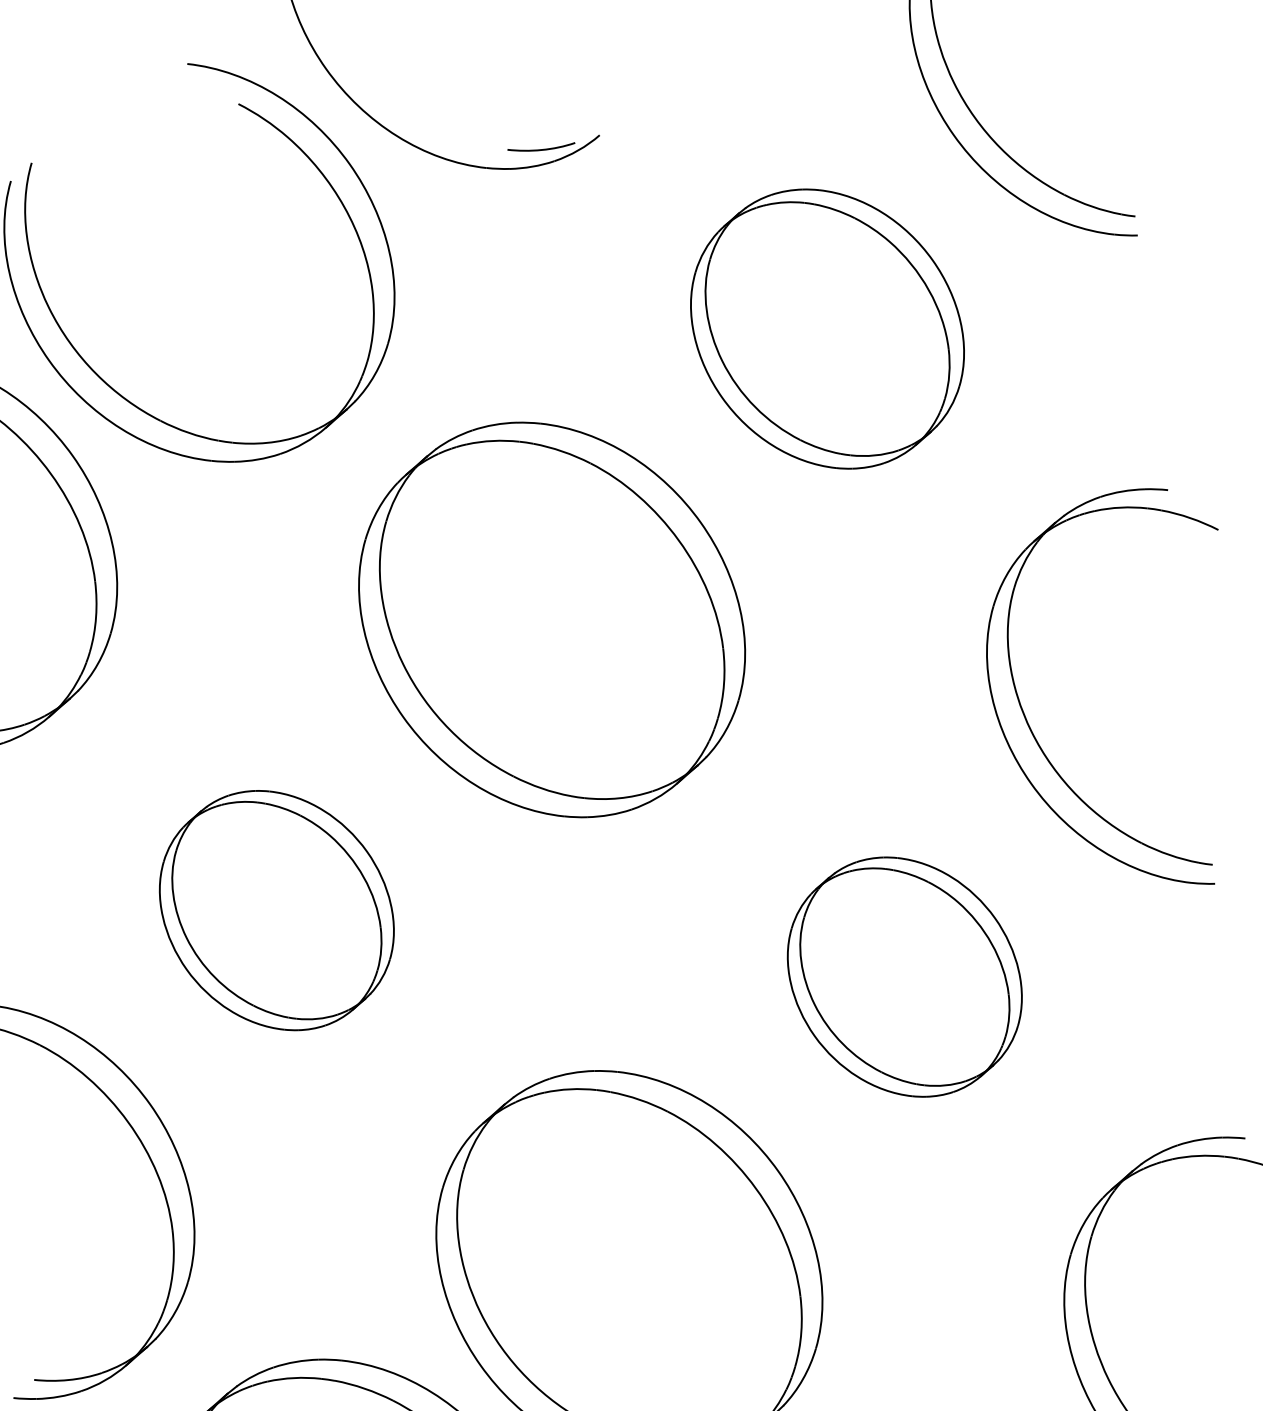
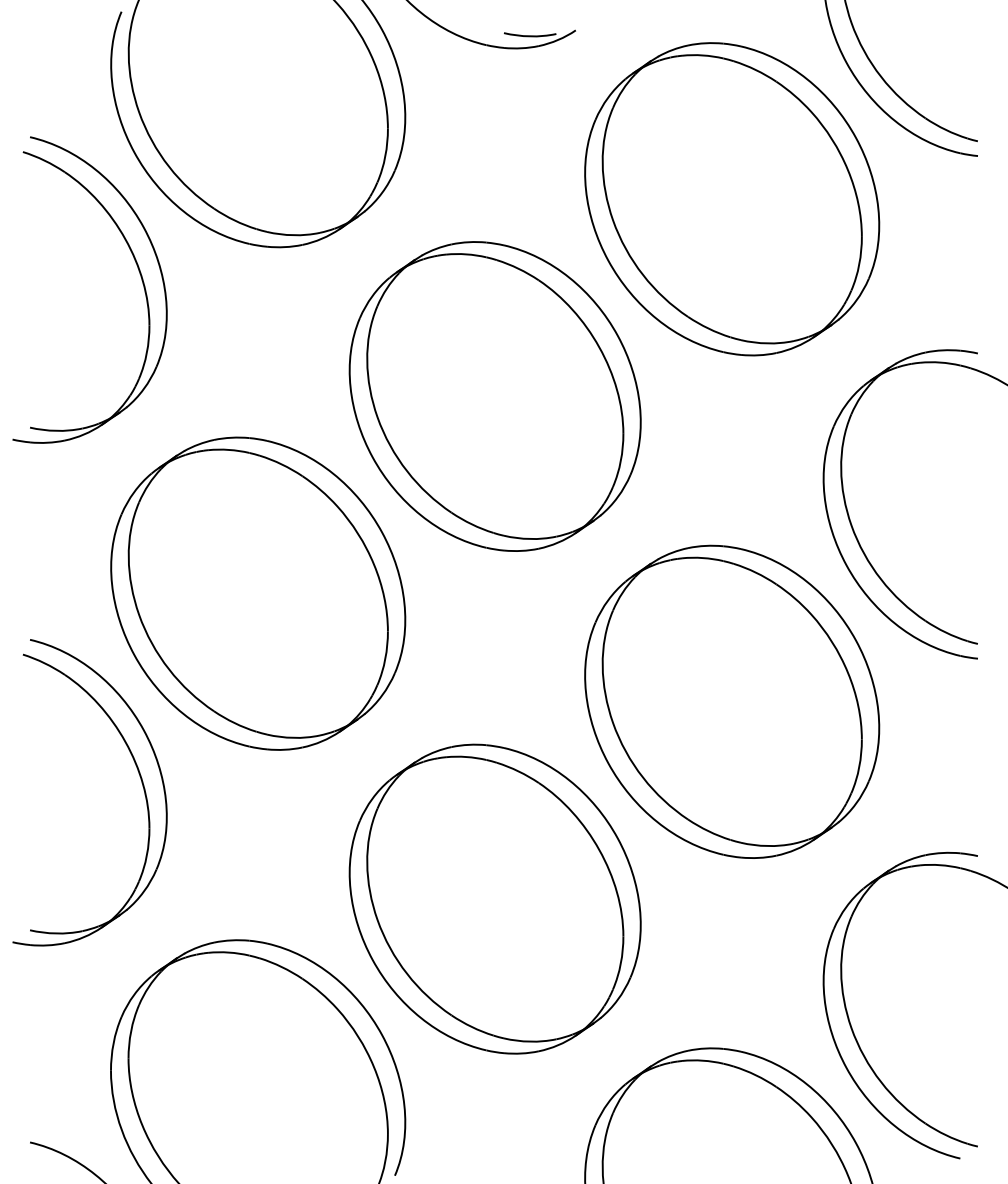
part: (827, 329) -> (732, 199), size x1.43
part: (277, 910) -> (258, 593), size x1.67
part: (905, 976) -> (732, 701), size x1.67

